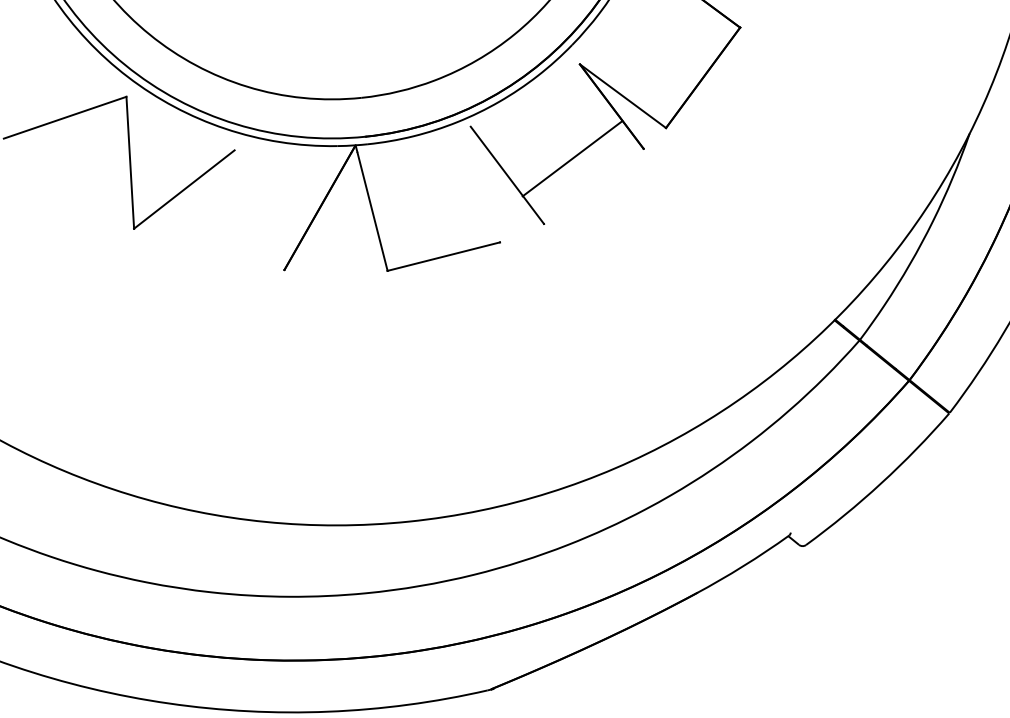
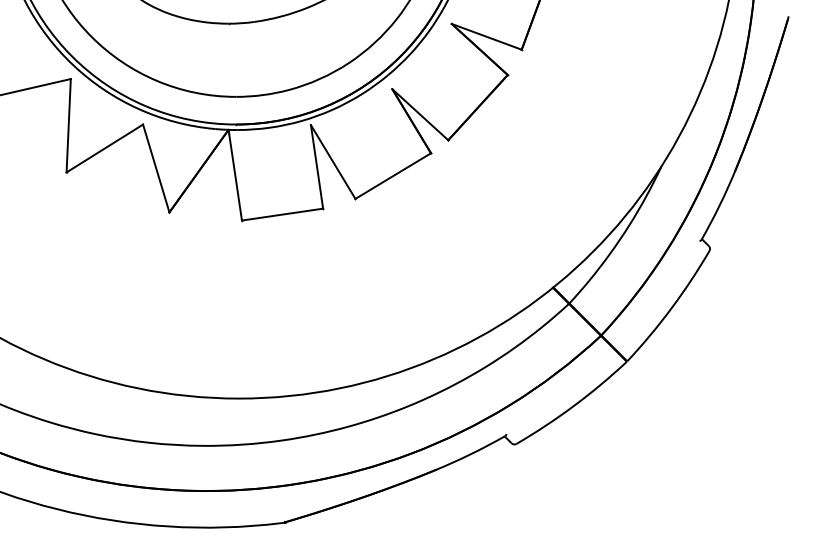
line: (572, 157) -> (393, 175), moved
line: (484, 184) -> (316, 166), added
line: (259, 210) -> (156, 168), added

